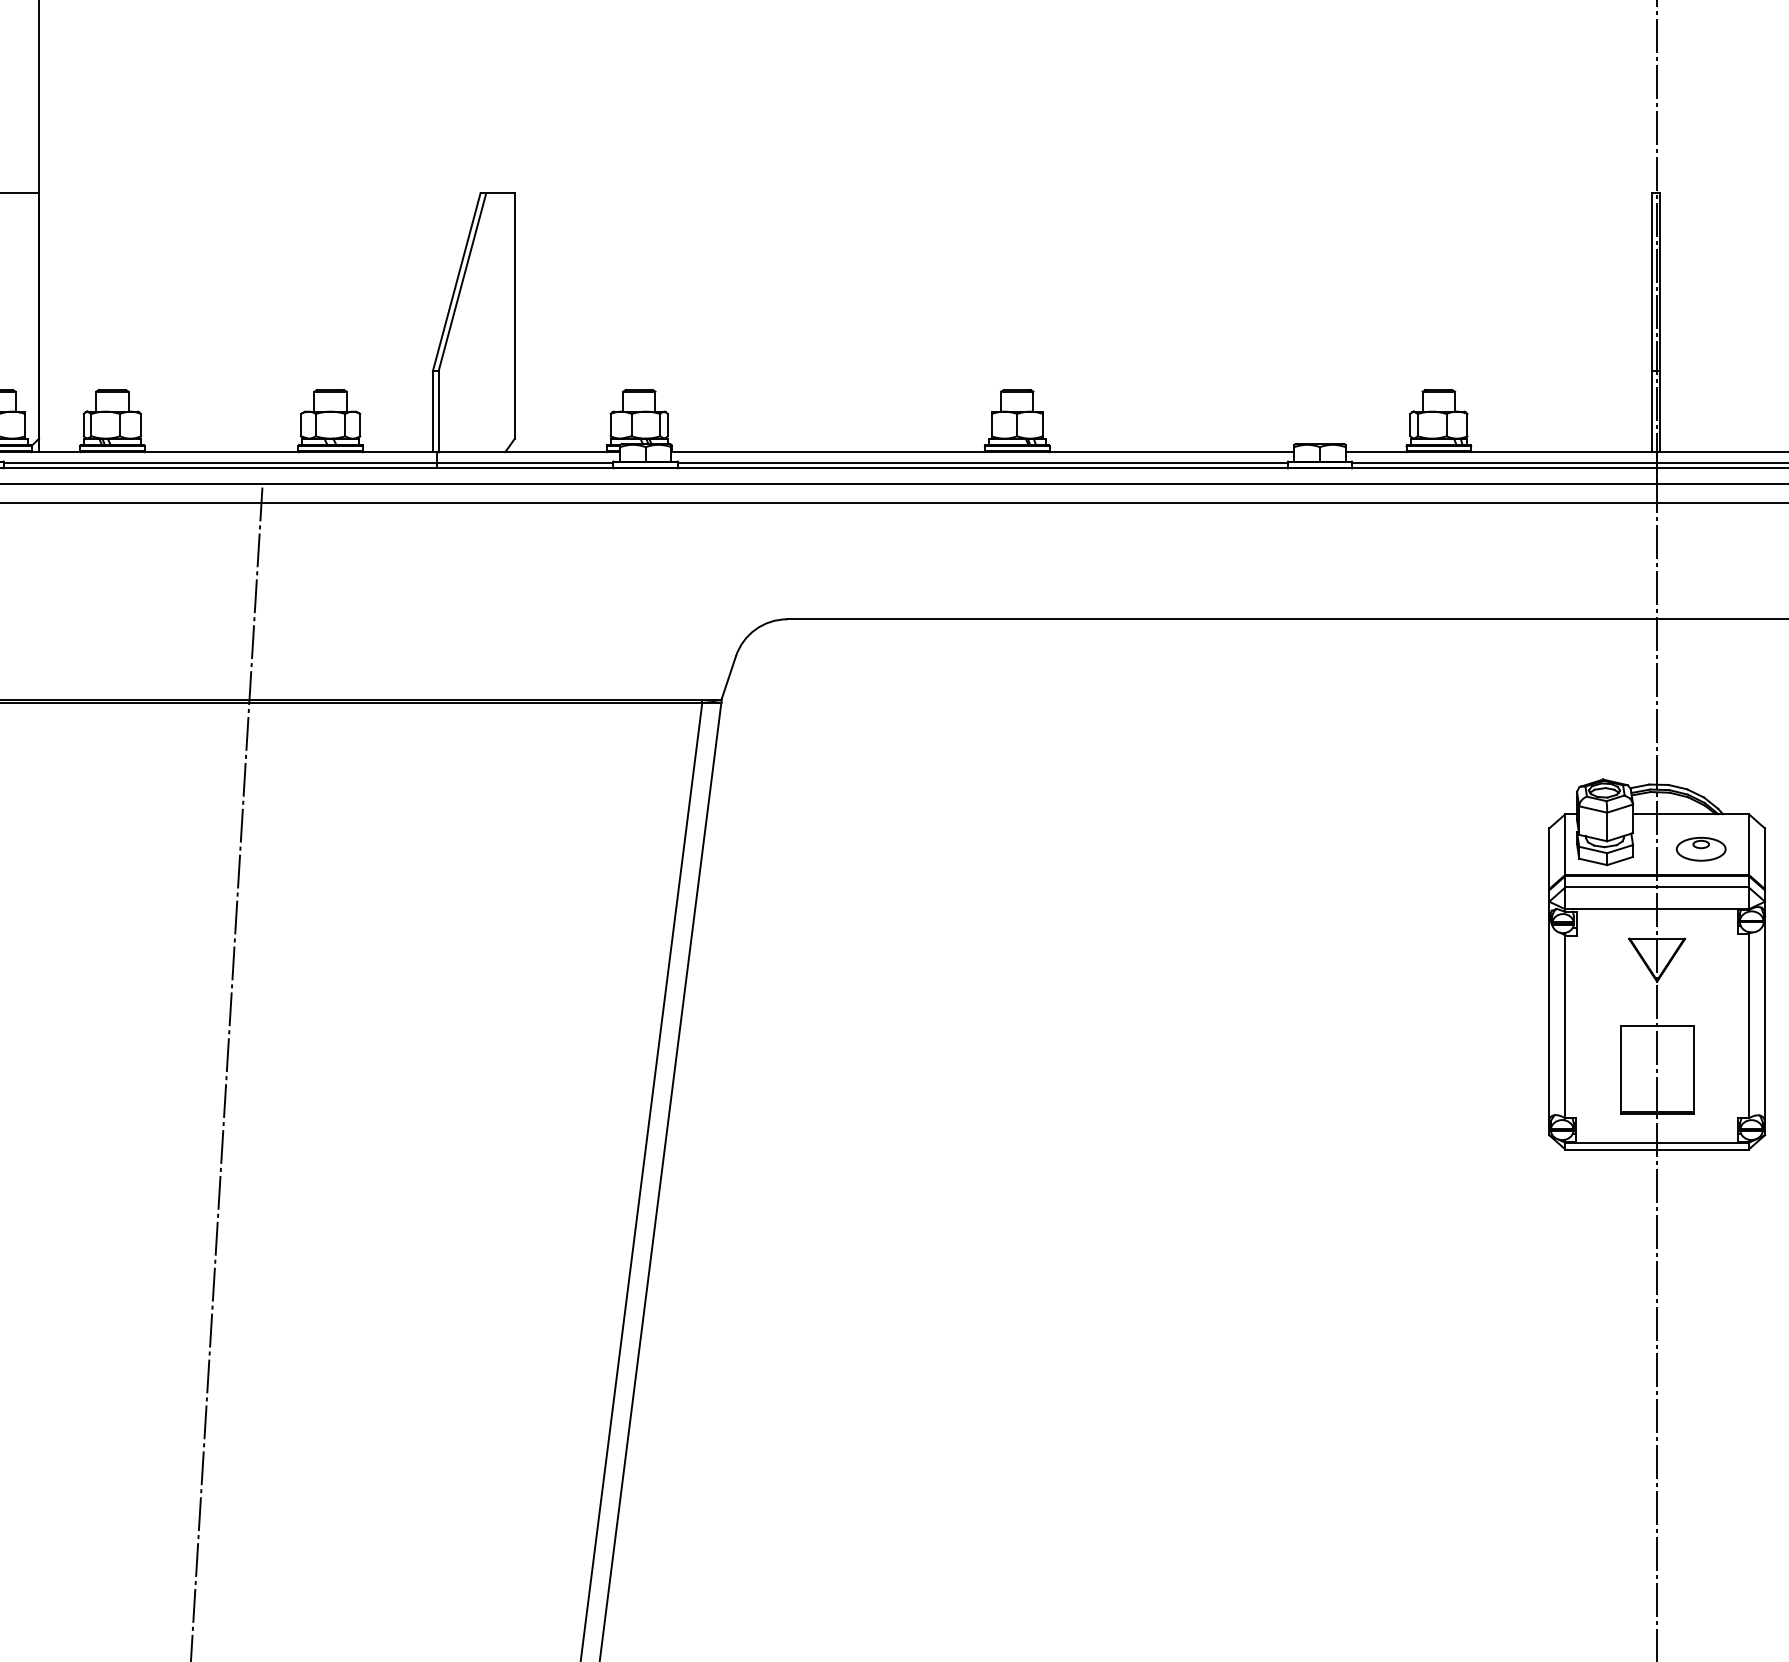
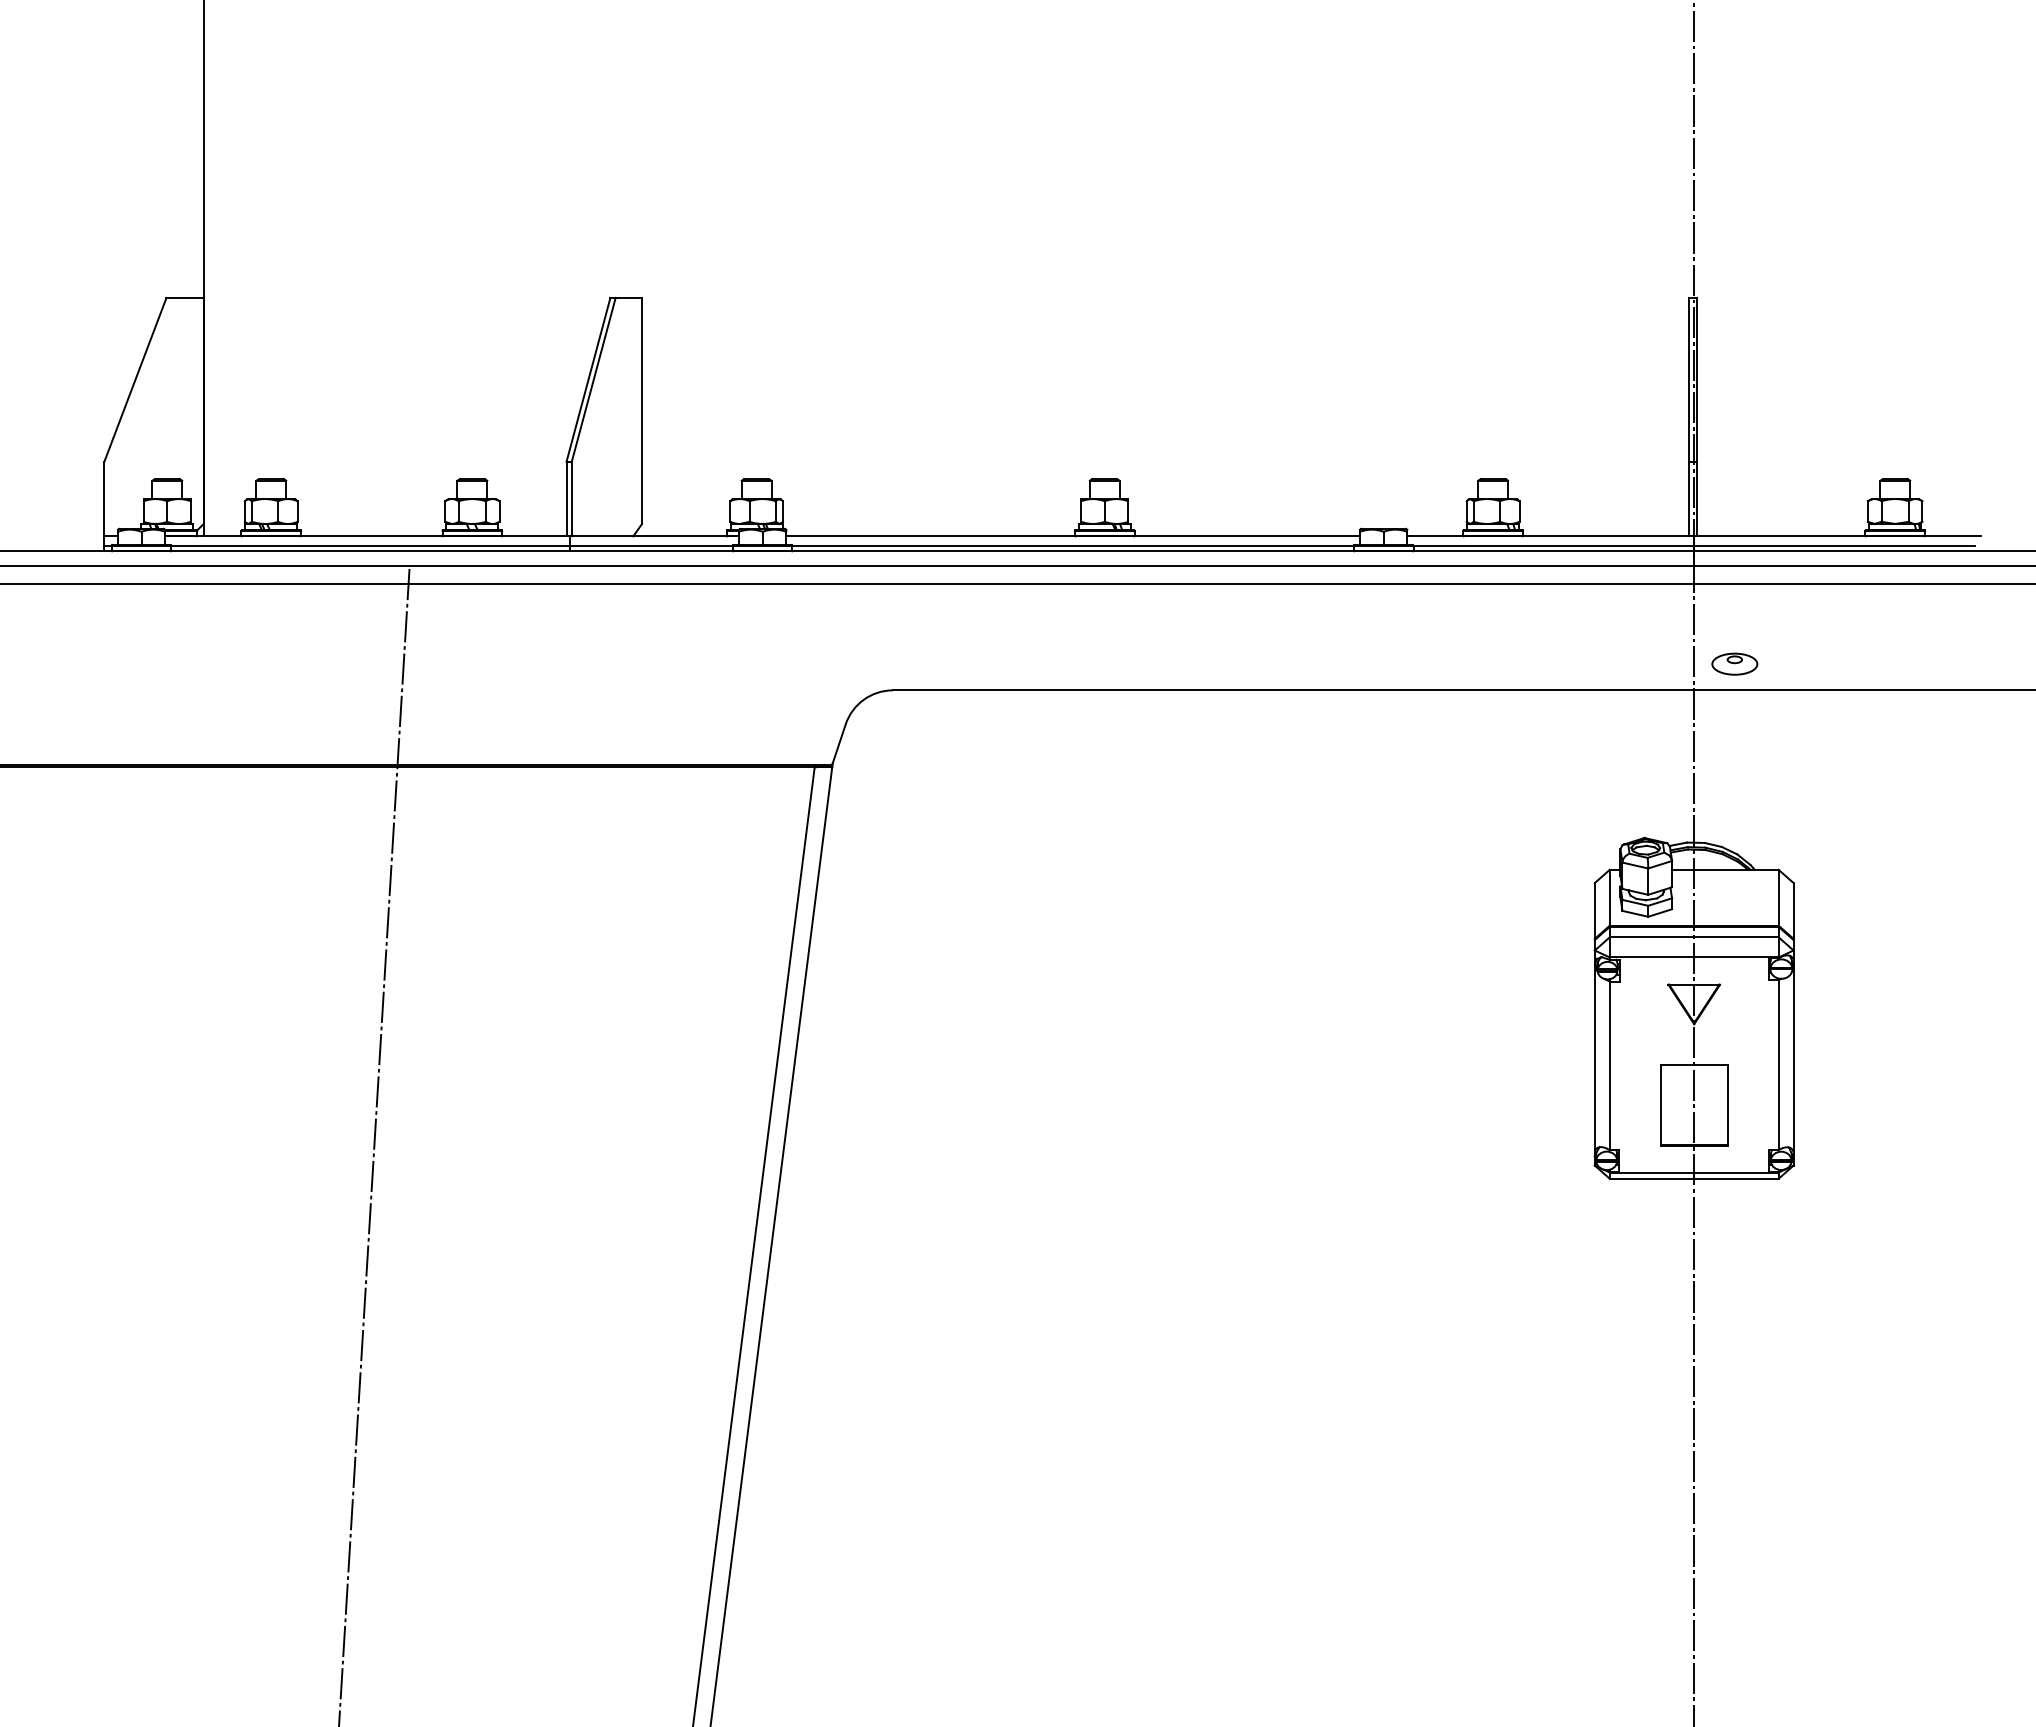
part: (1700, 848) -> (1734, 663), moved

